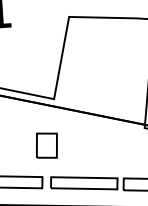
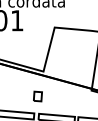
part: (46, 145) -> (37, 96), size x0.7

